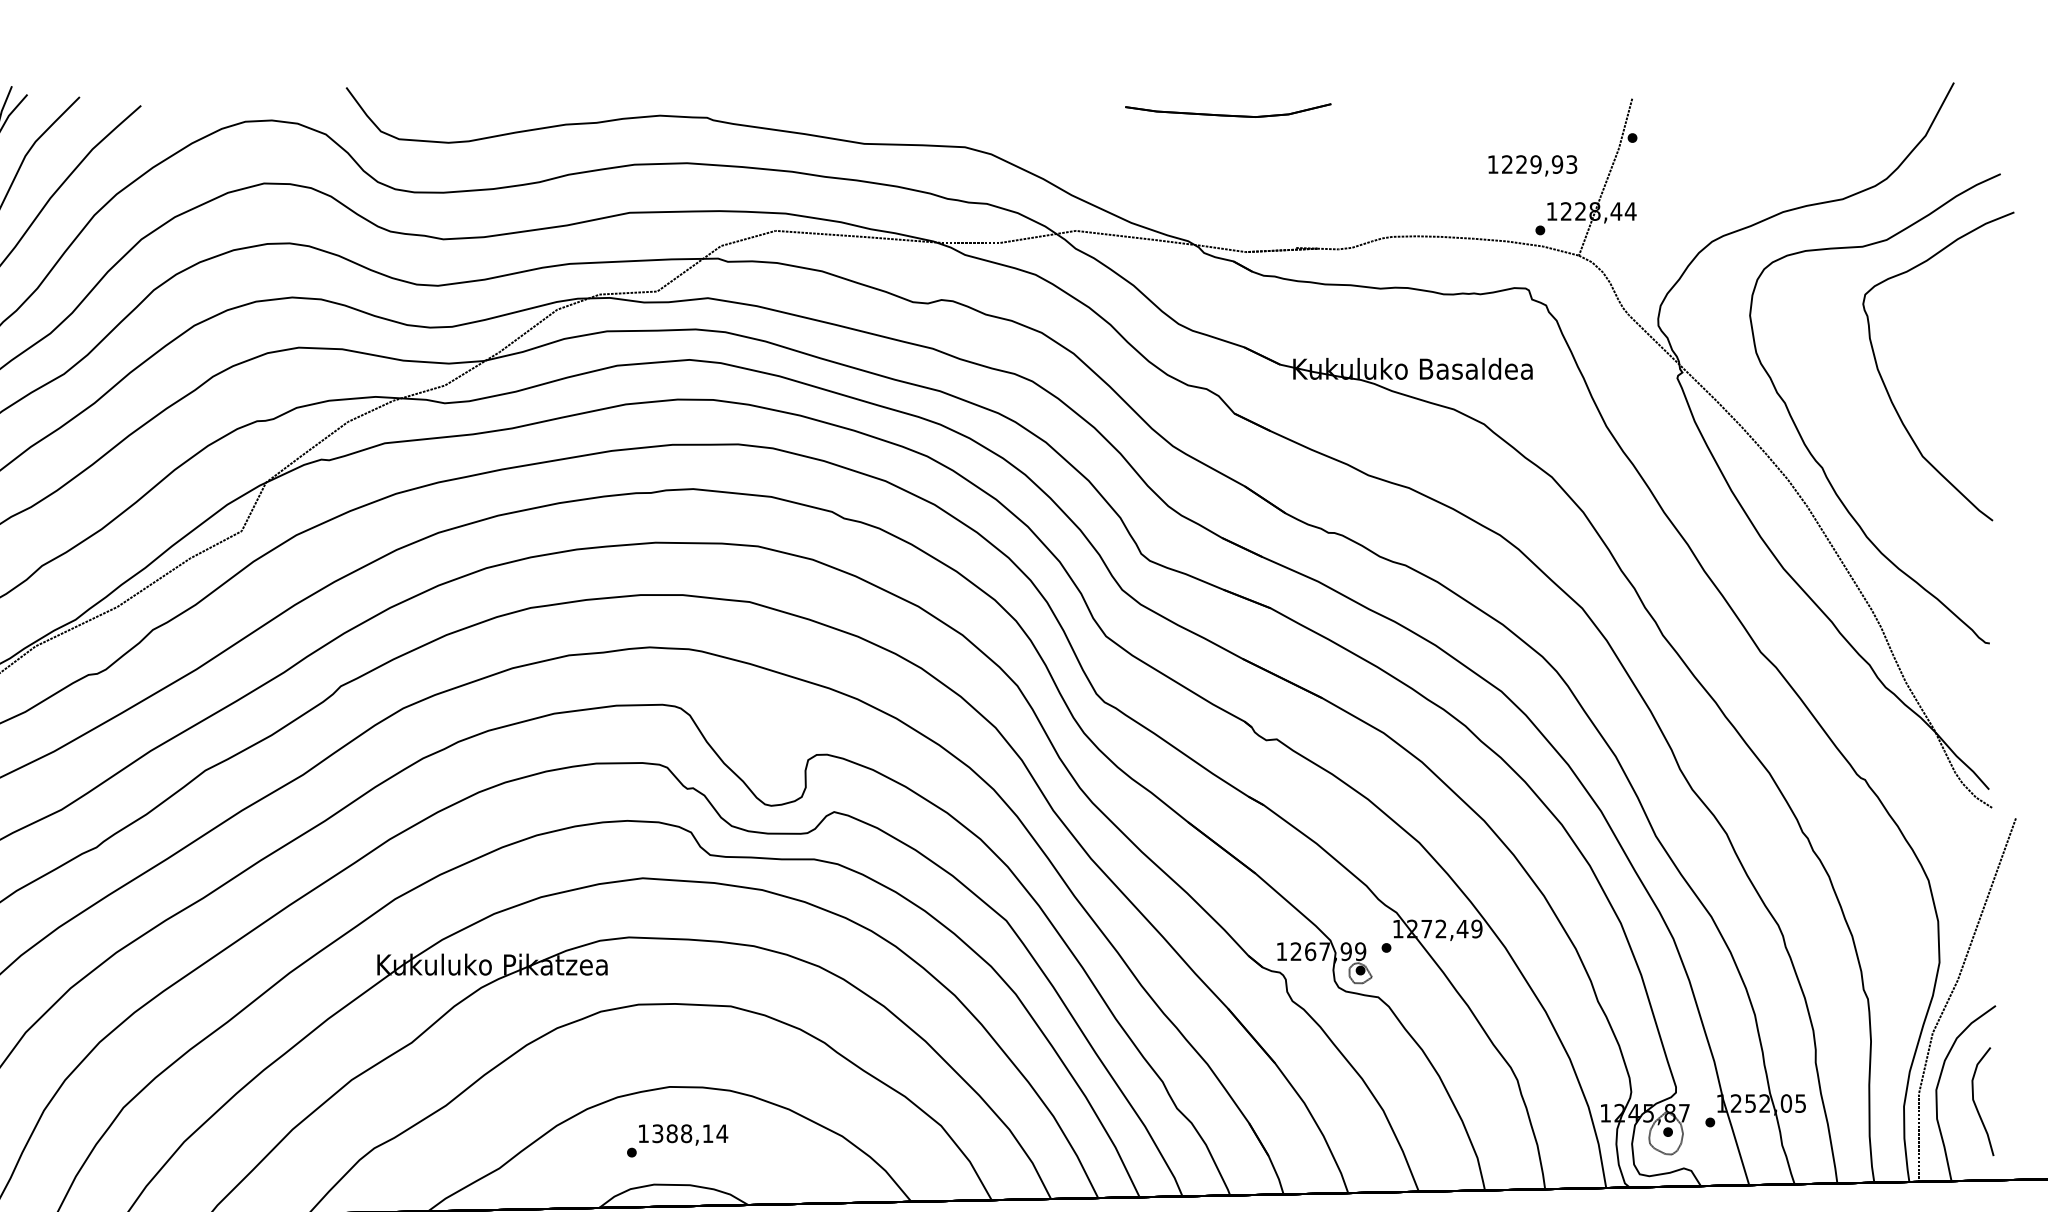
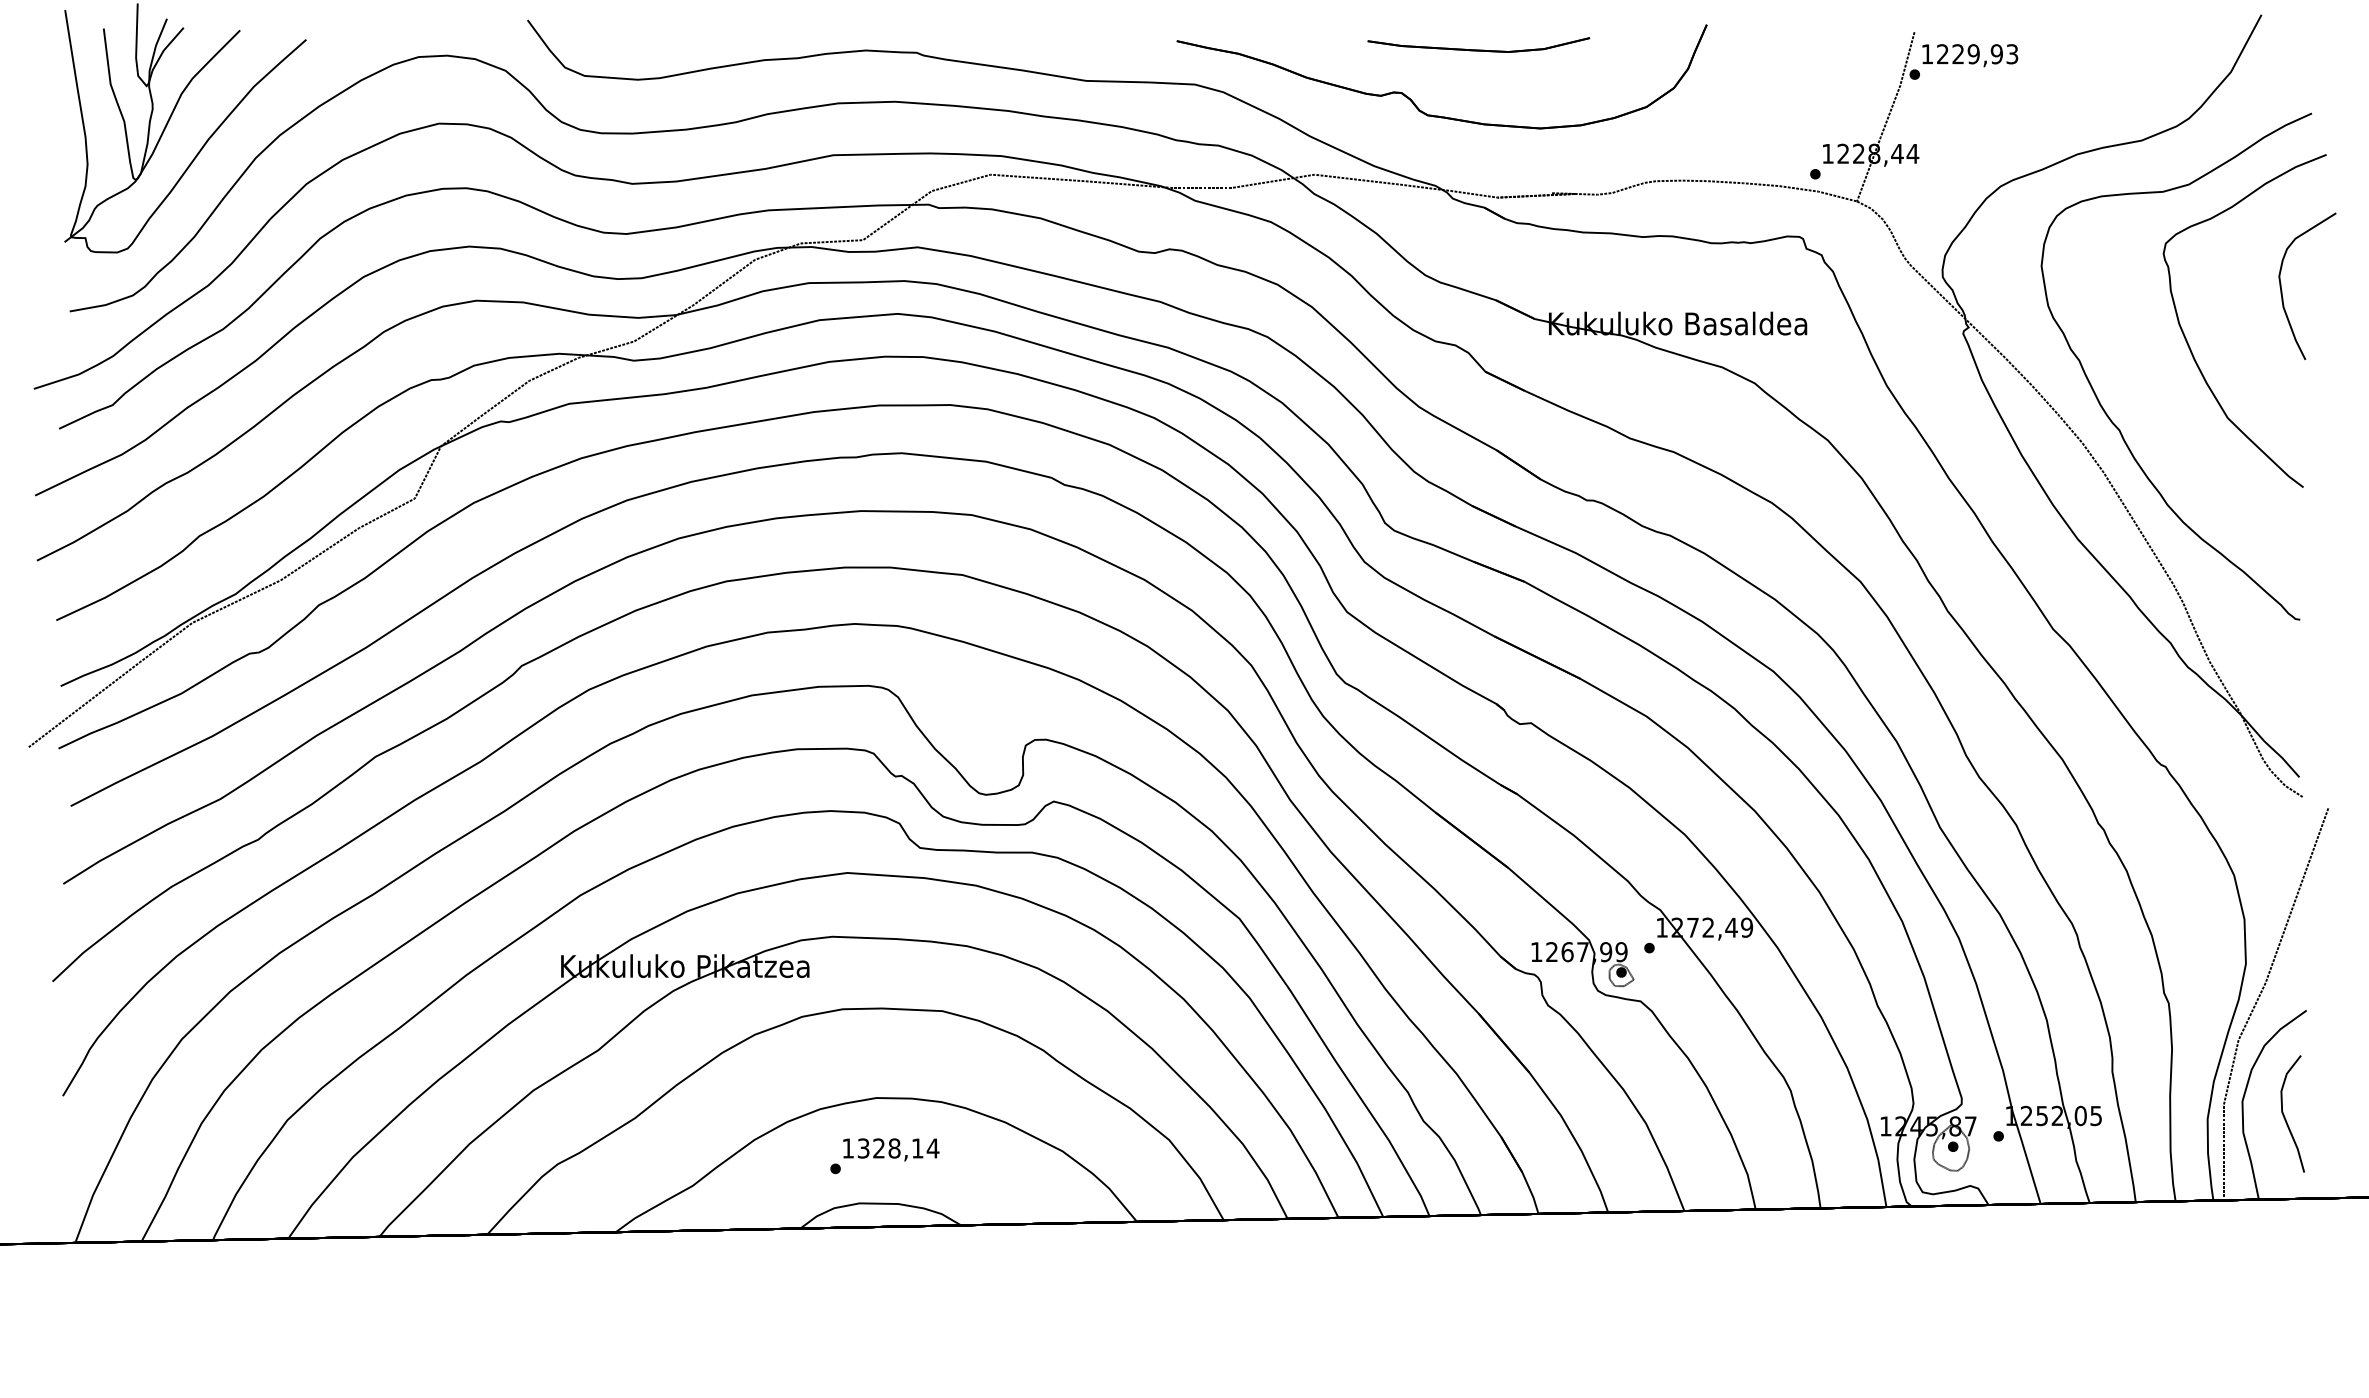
part: (1168, 163) -> (1414, 102), added
text: (1533, 165) -> (1970, 55), moved
curve: (1973, 338) -> (2282, 290), added
text: (672, 1133) -> (879, 1148), 1388,14 -> 1328,14

